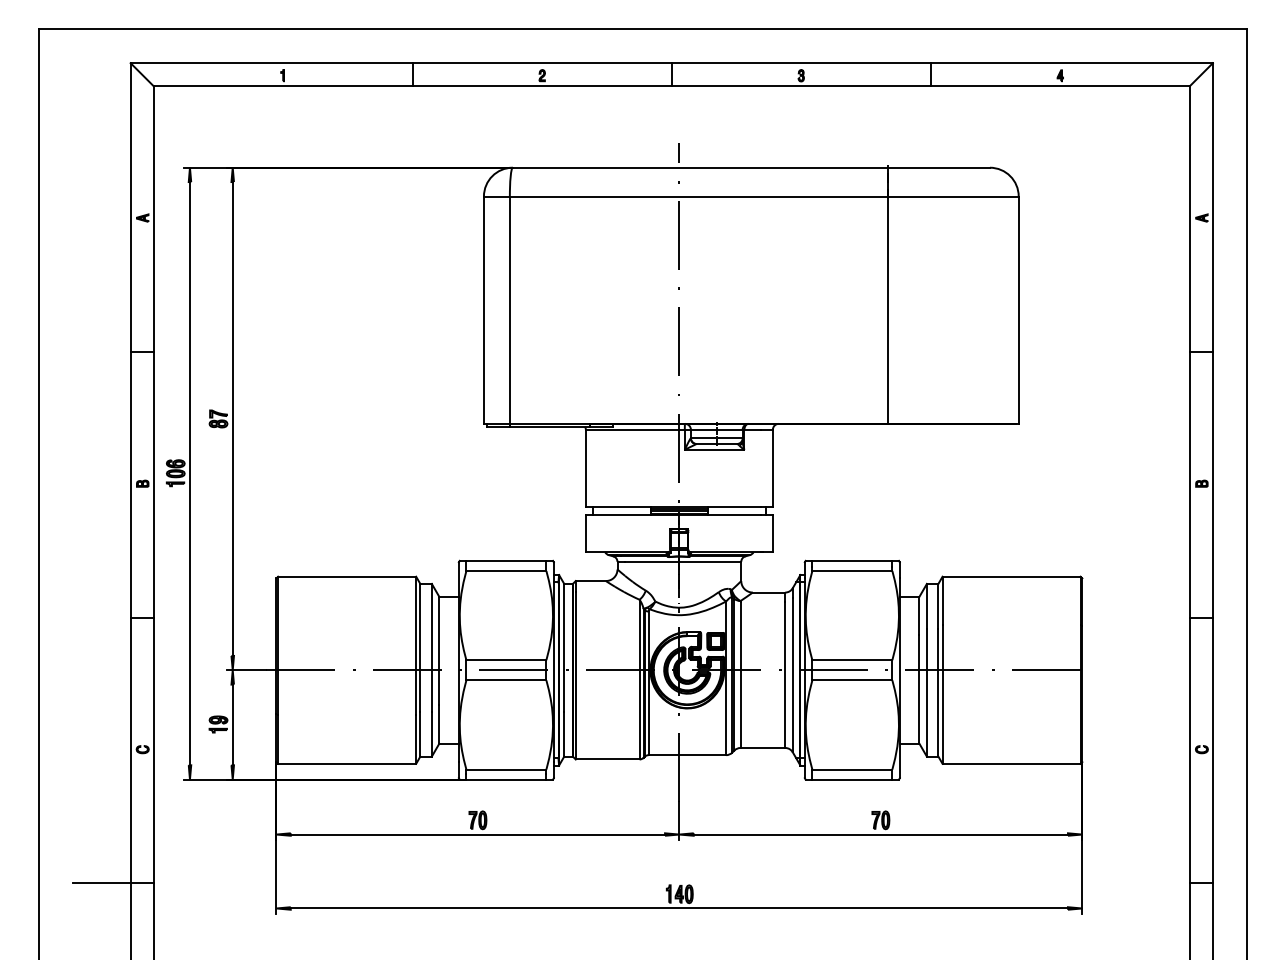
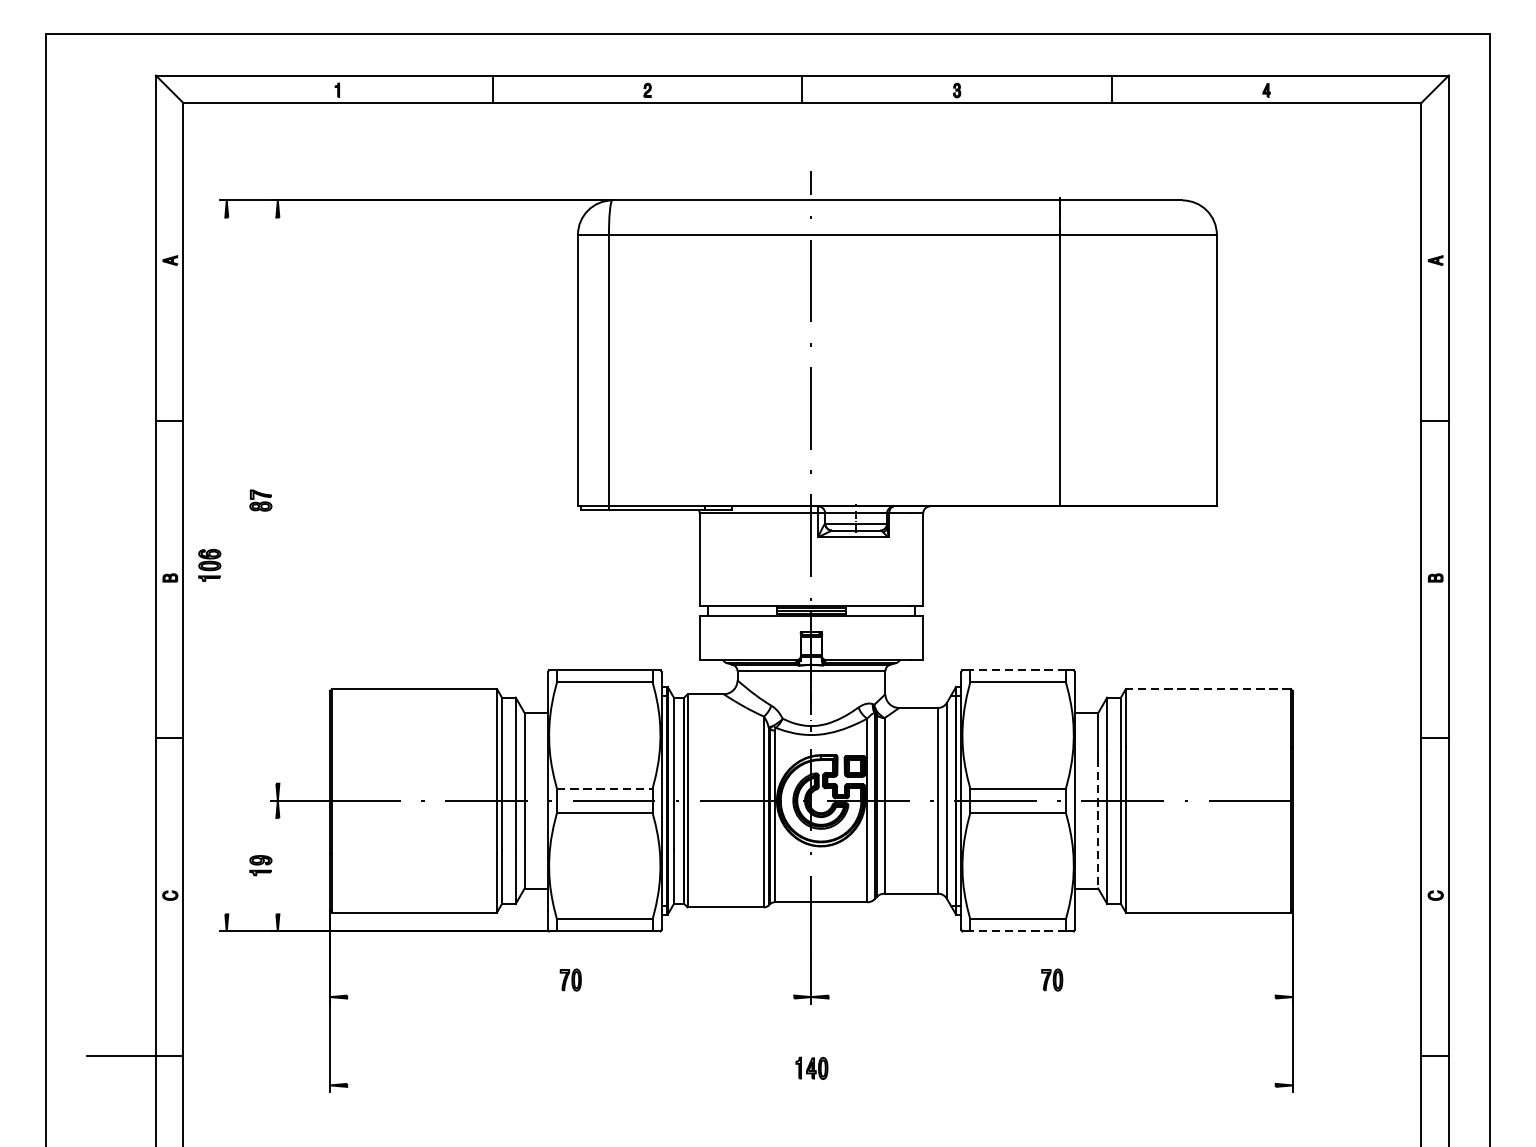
line: (232, 418) -> (277, 500), removed
line: (189, 473) -> (226, 565), removed
line: (851, 560) -> (1017, 669), solid -> dashed
line: (1011, 576) -> (1208, 688), solid -> dashed
line: (506, 660) -> (604, 789), solid -> dashed
line: (919, 689) -> (1098, 823), solid -> dashed
line: (232, 724) -> (277, 865), removed
line: (851, 779) -> (1017, 931), solid -> dashed
line: (477, 834) -> (570, 997), removed
line: (880, 834) -> (1051, 997), removed
line: (678, 908) -> (810, 1085), removed

